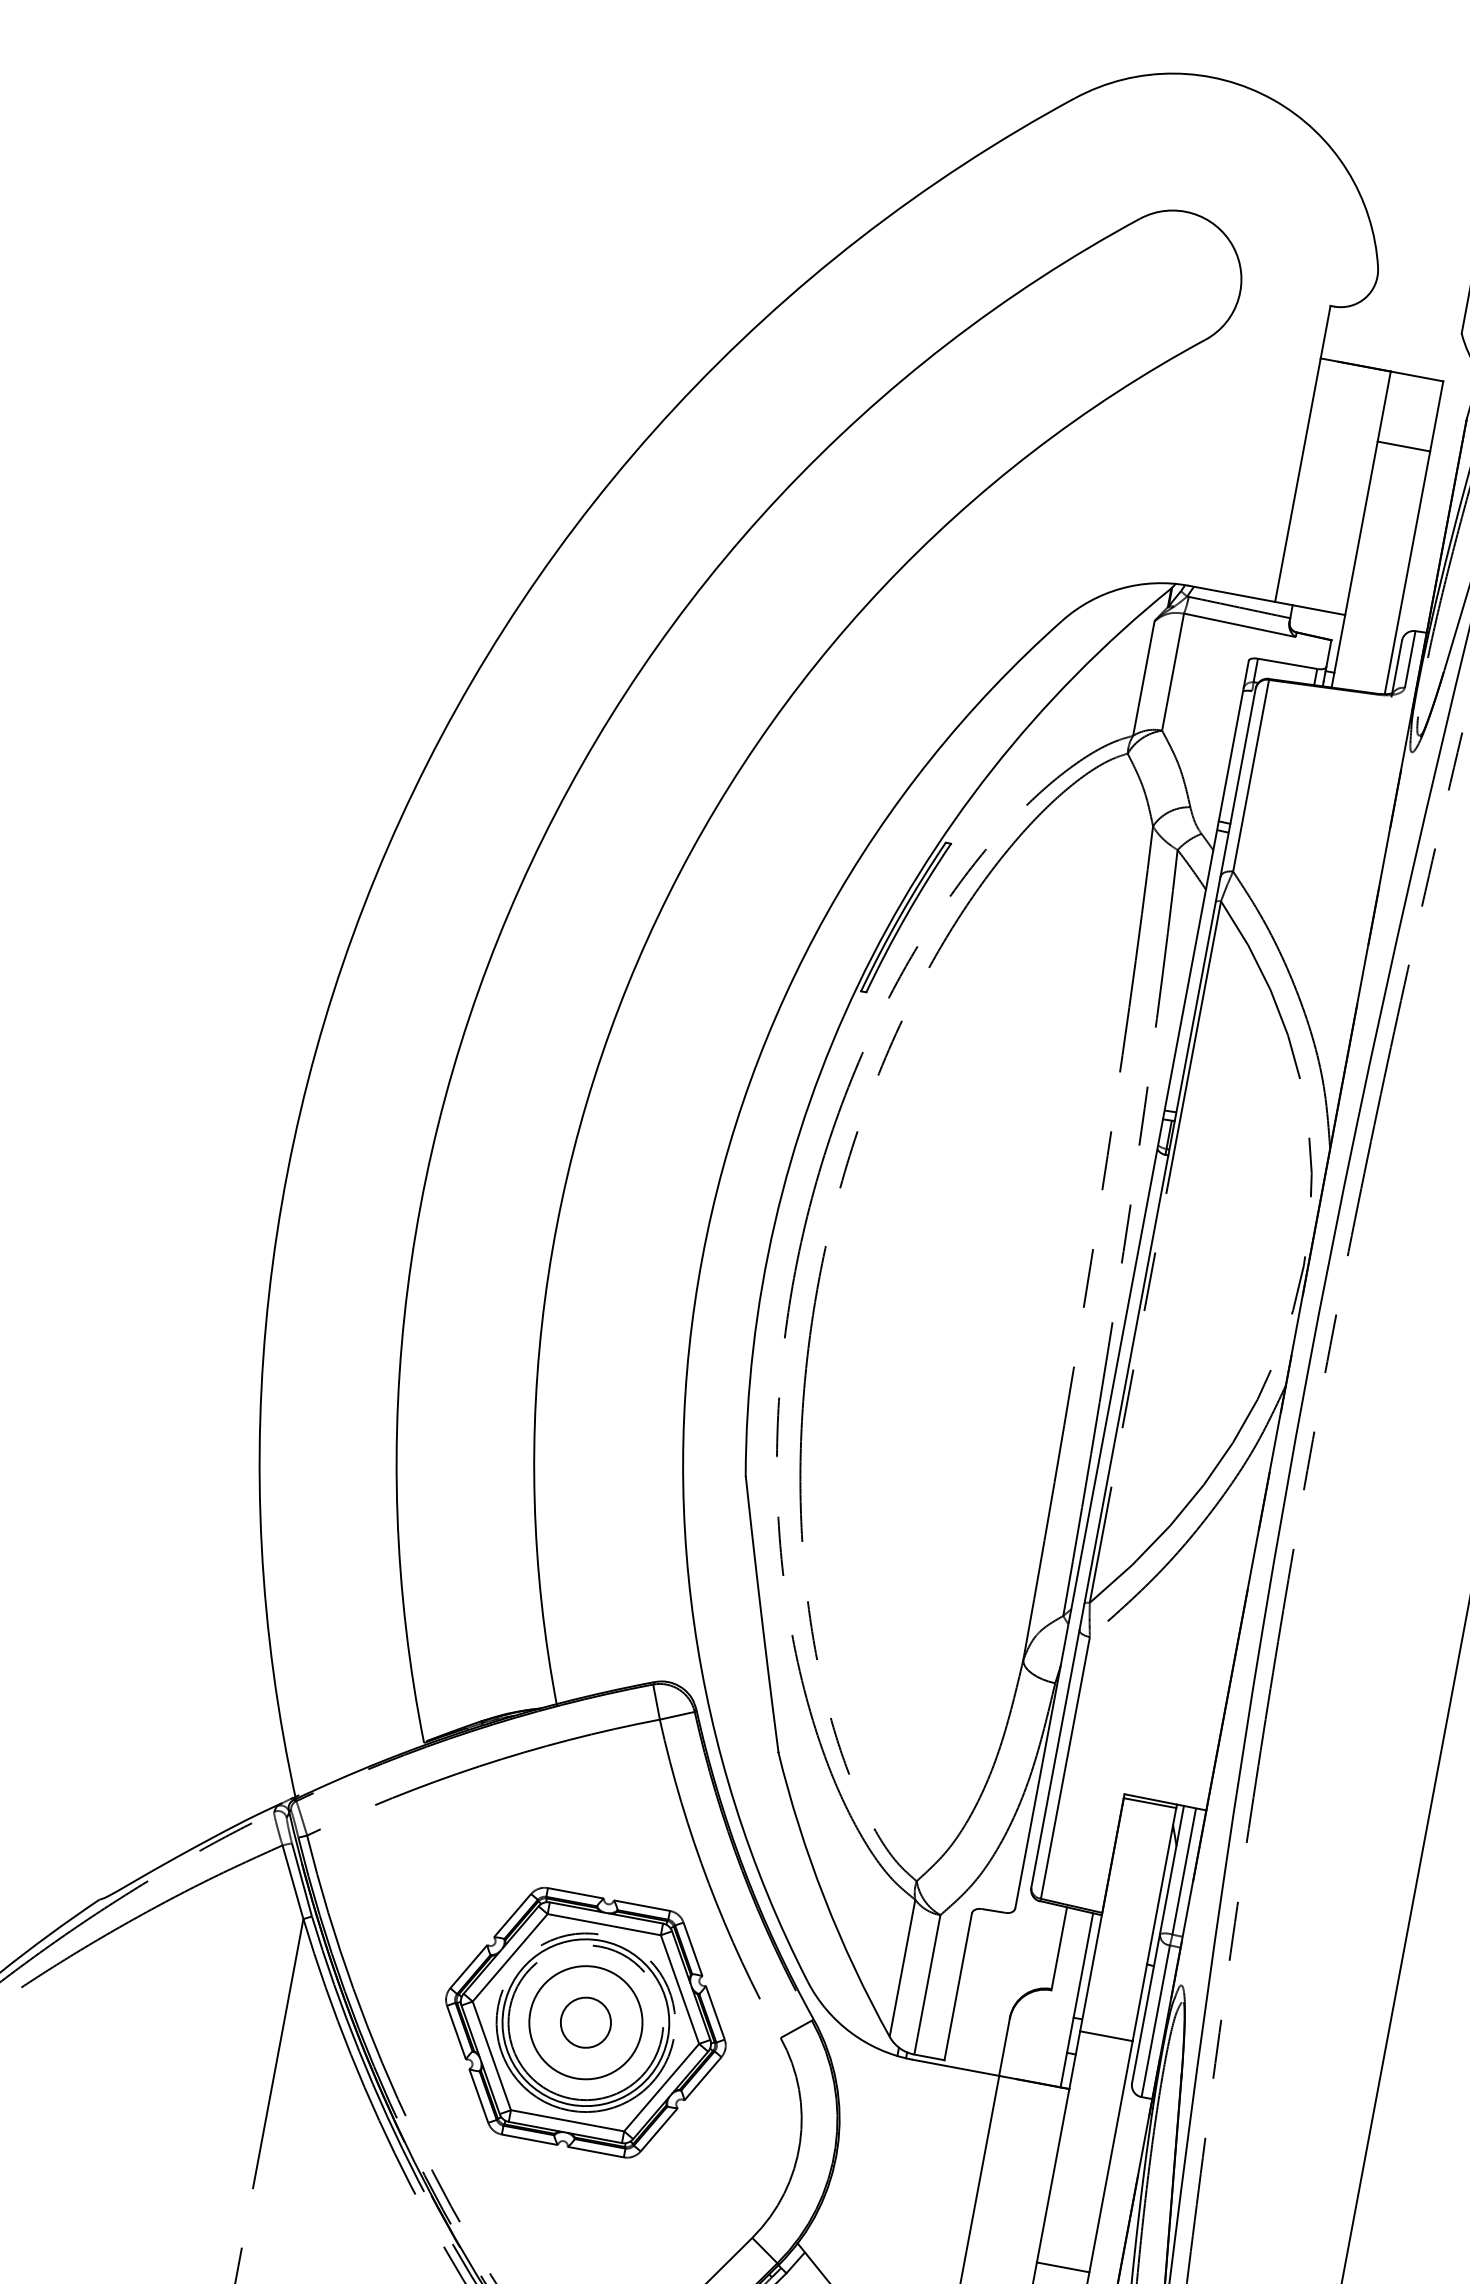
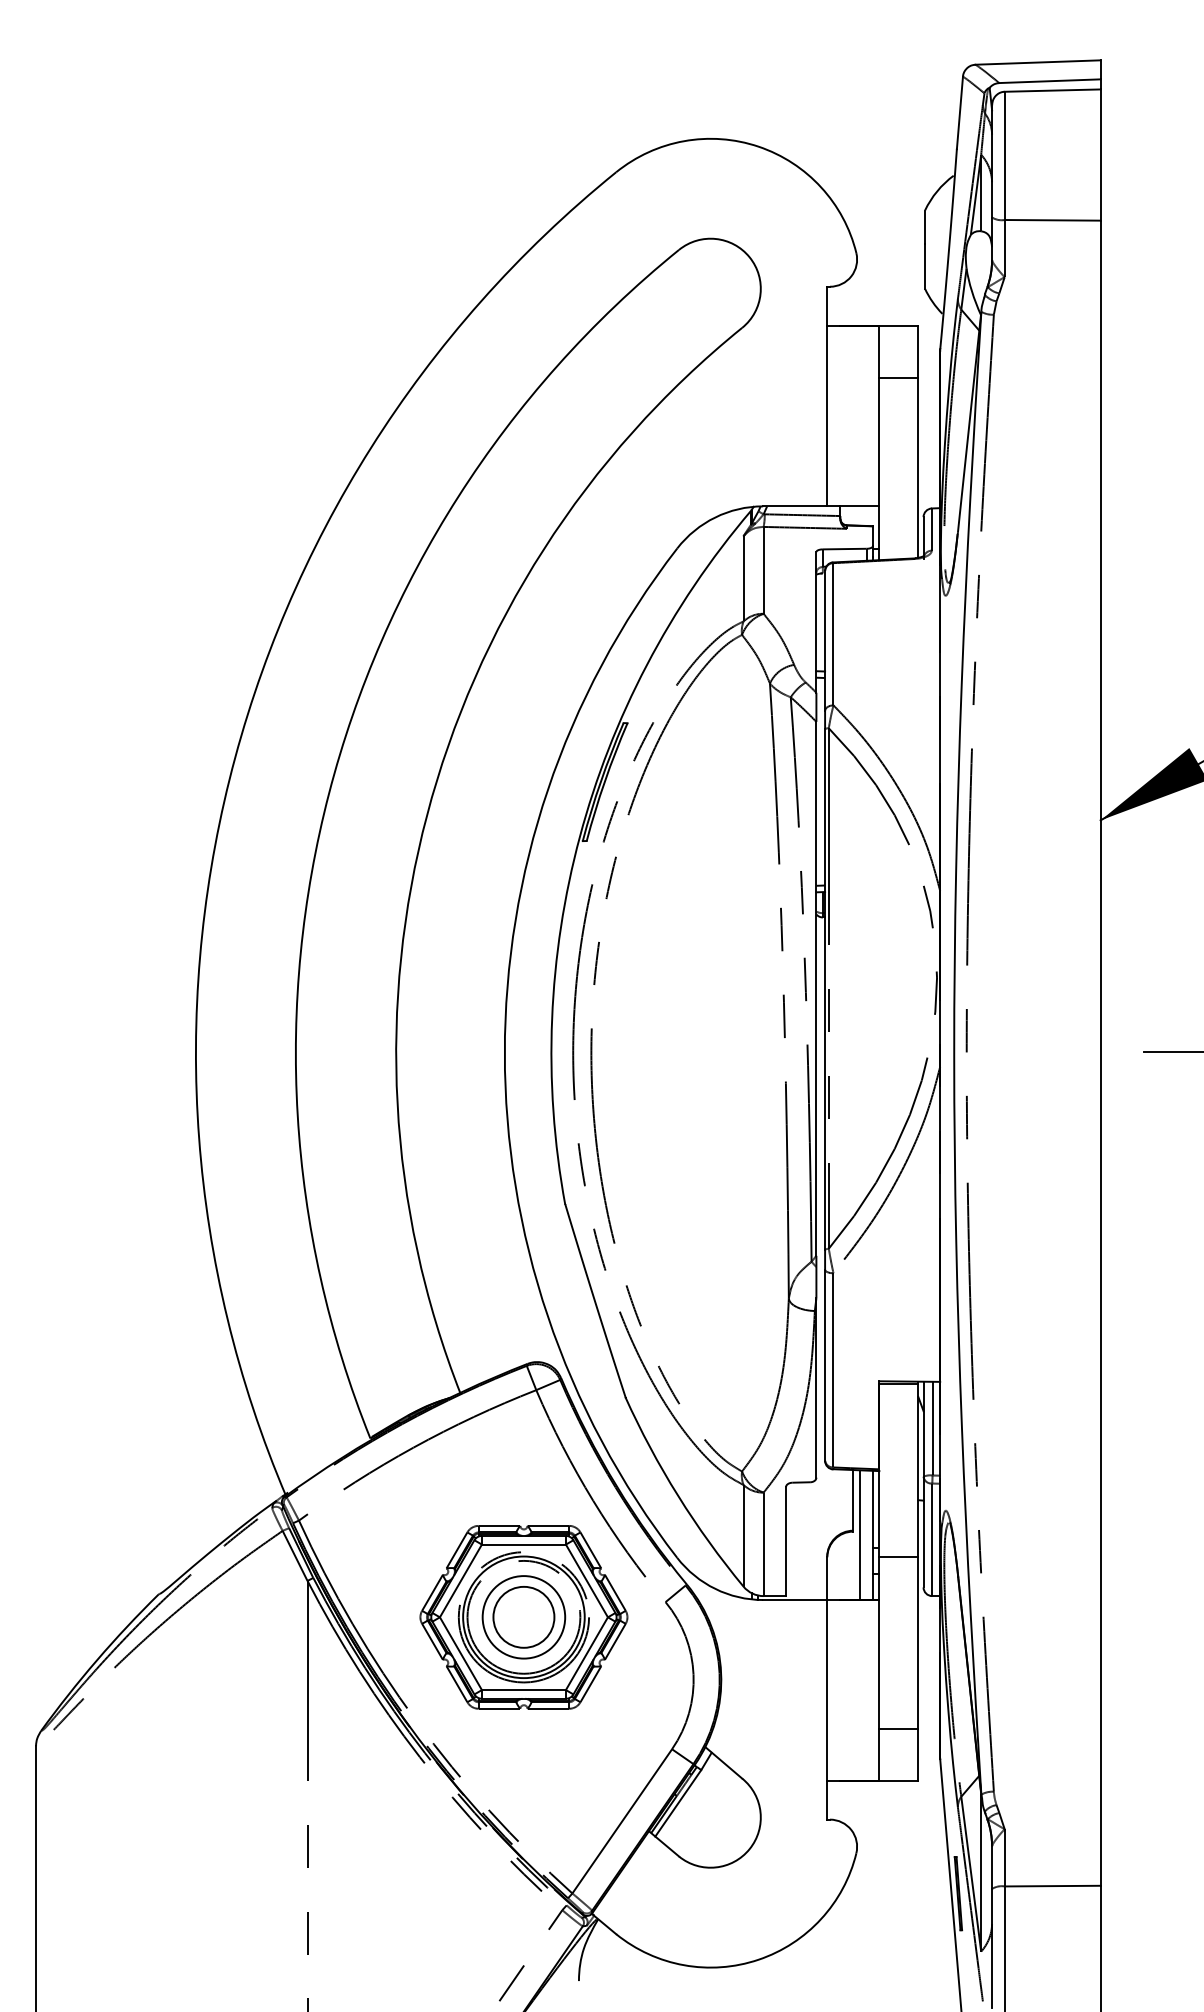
line: (1060, 1997) -> (860, 1535), added
circle: (585, 2021) -> (523, 1616), size x1.67

